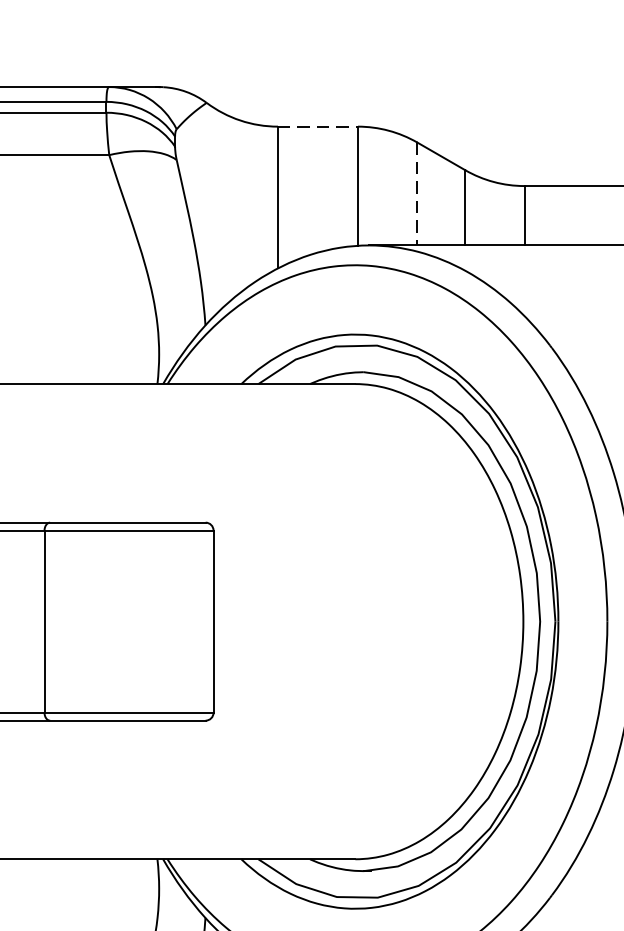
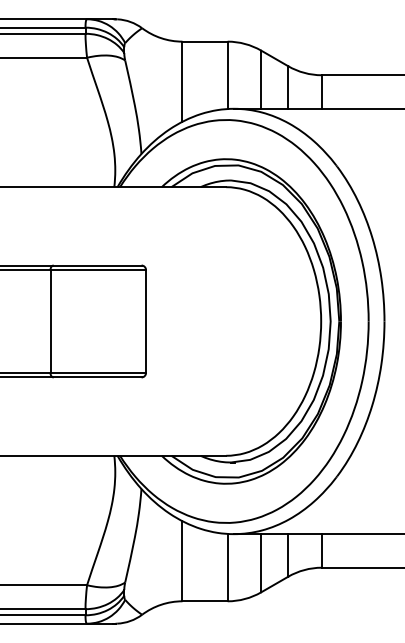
line: (318, 126) -> (205, 41), dashed -> solid
line: (417, 195) -> (261, 80), dashed -> solid

